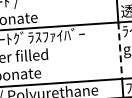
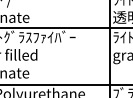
line: (119, 50) -> (109, 56), dashed -> solid

